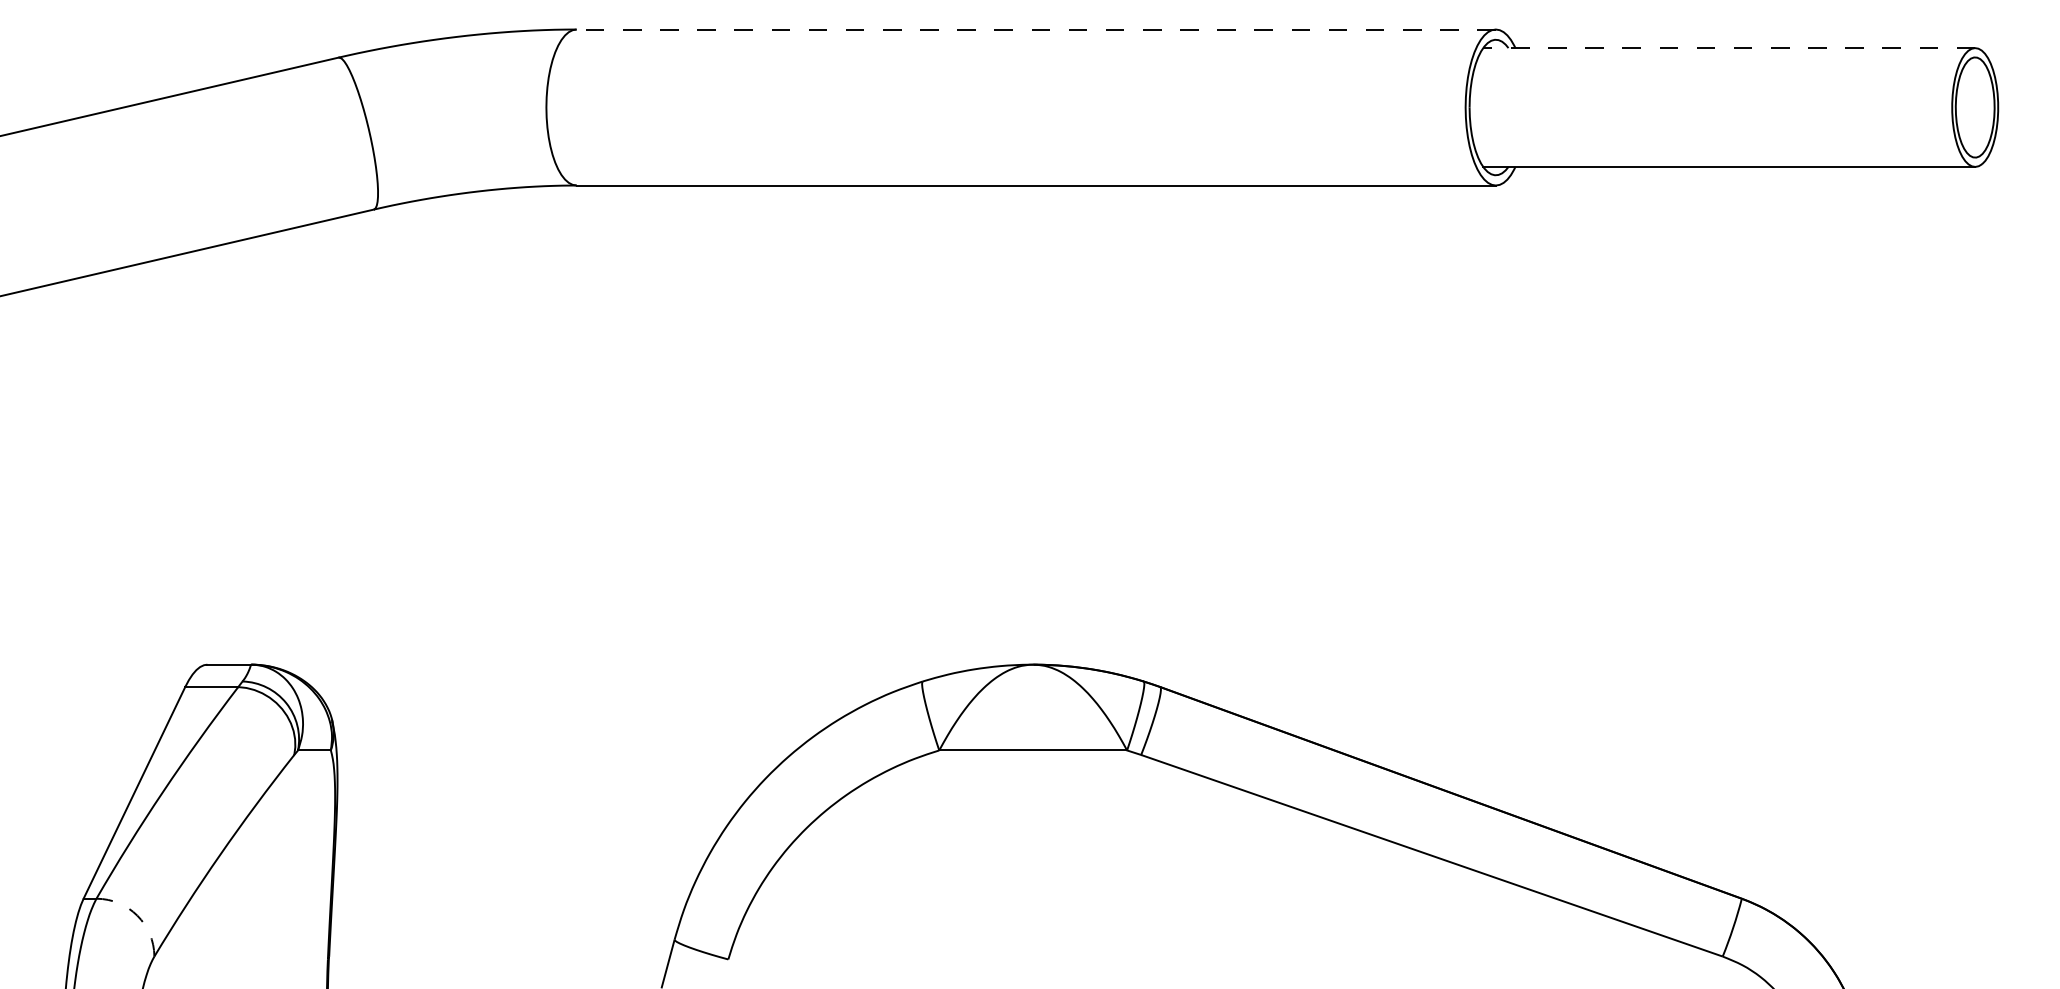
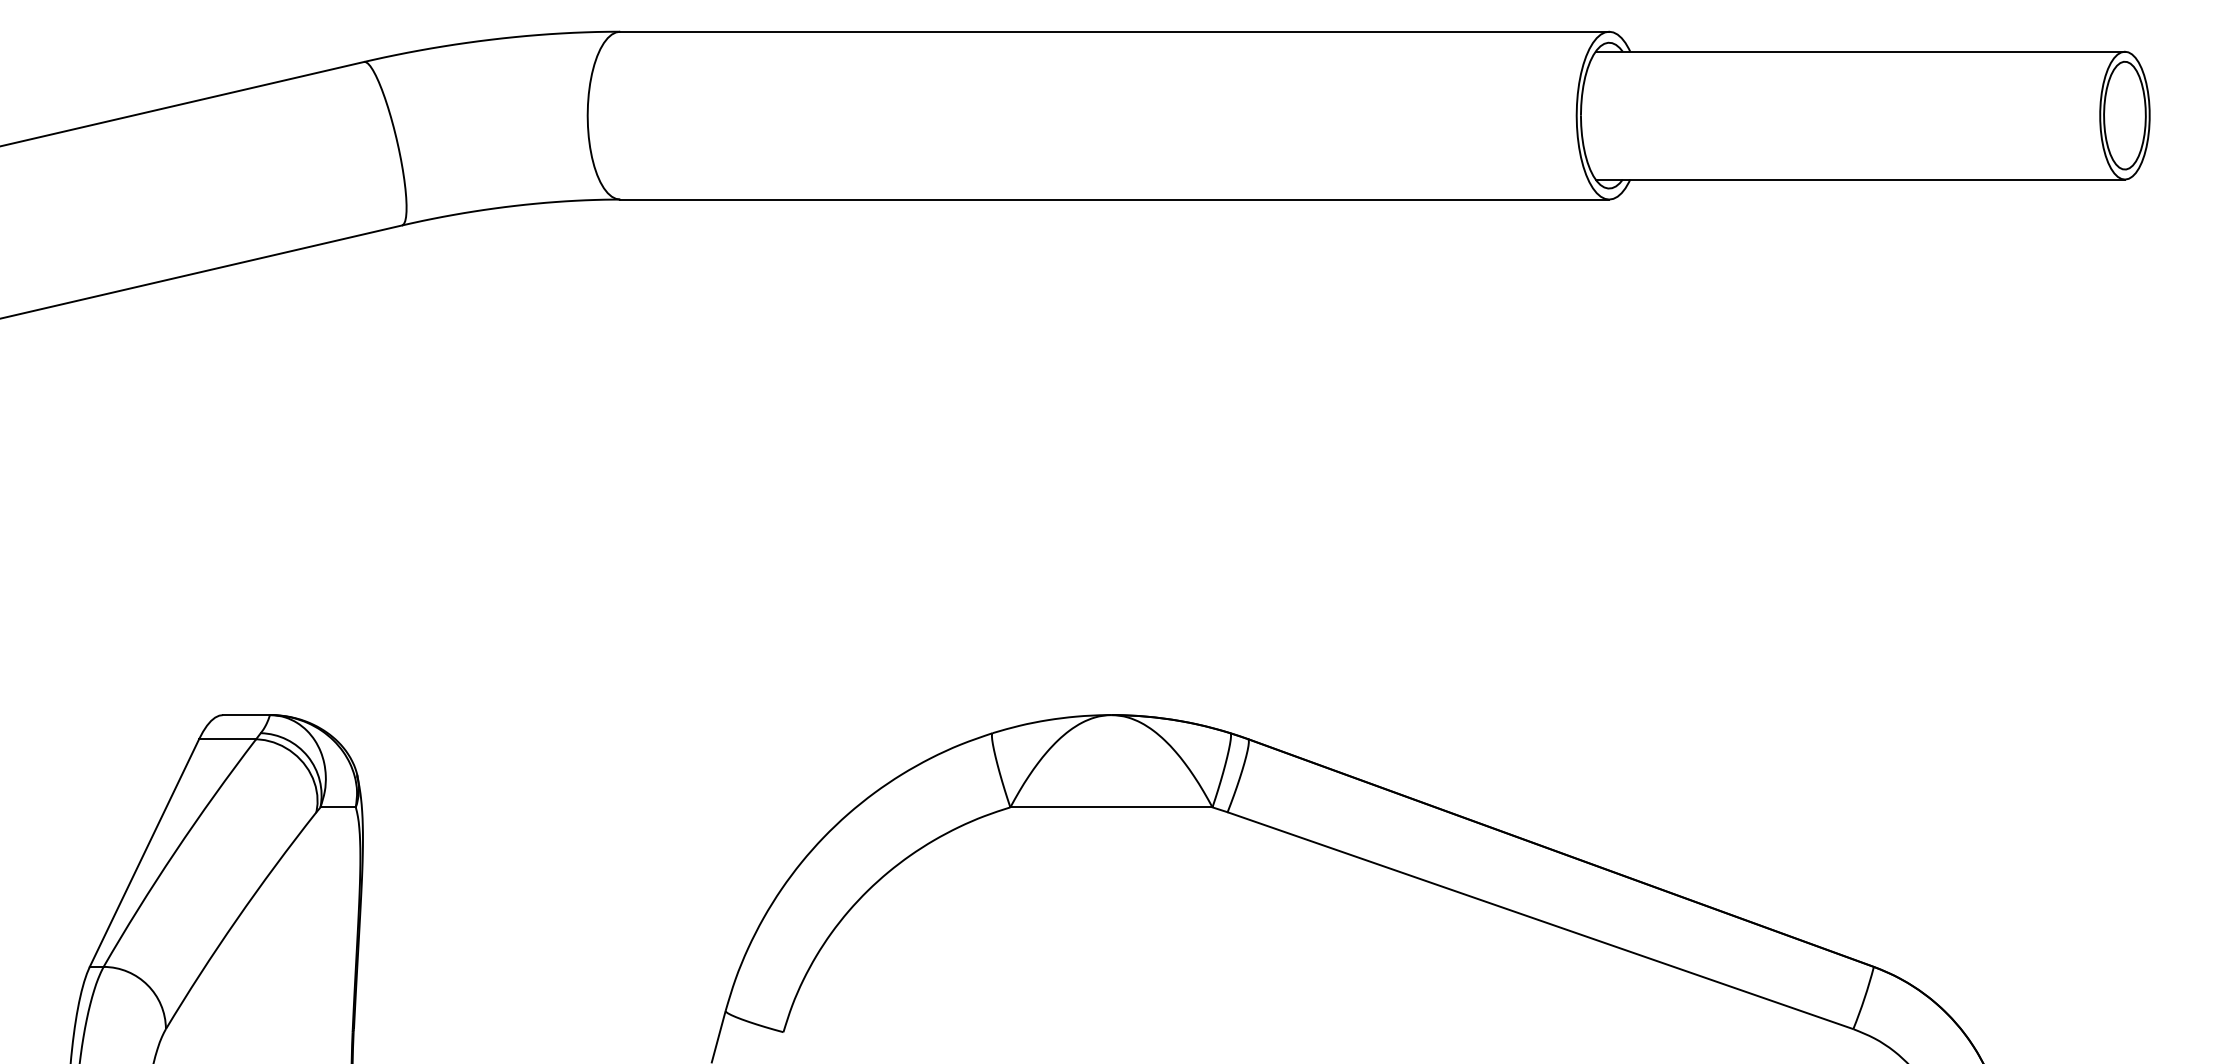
line: (1036, 29) -> (1114, 31), dashed -> solid
line: (1729, 48) -> (1860, 52), dashed -> solid
arc: (137, 915) -> (147, 984), dashed -> solid

